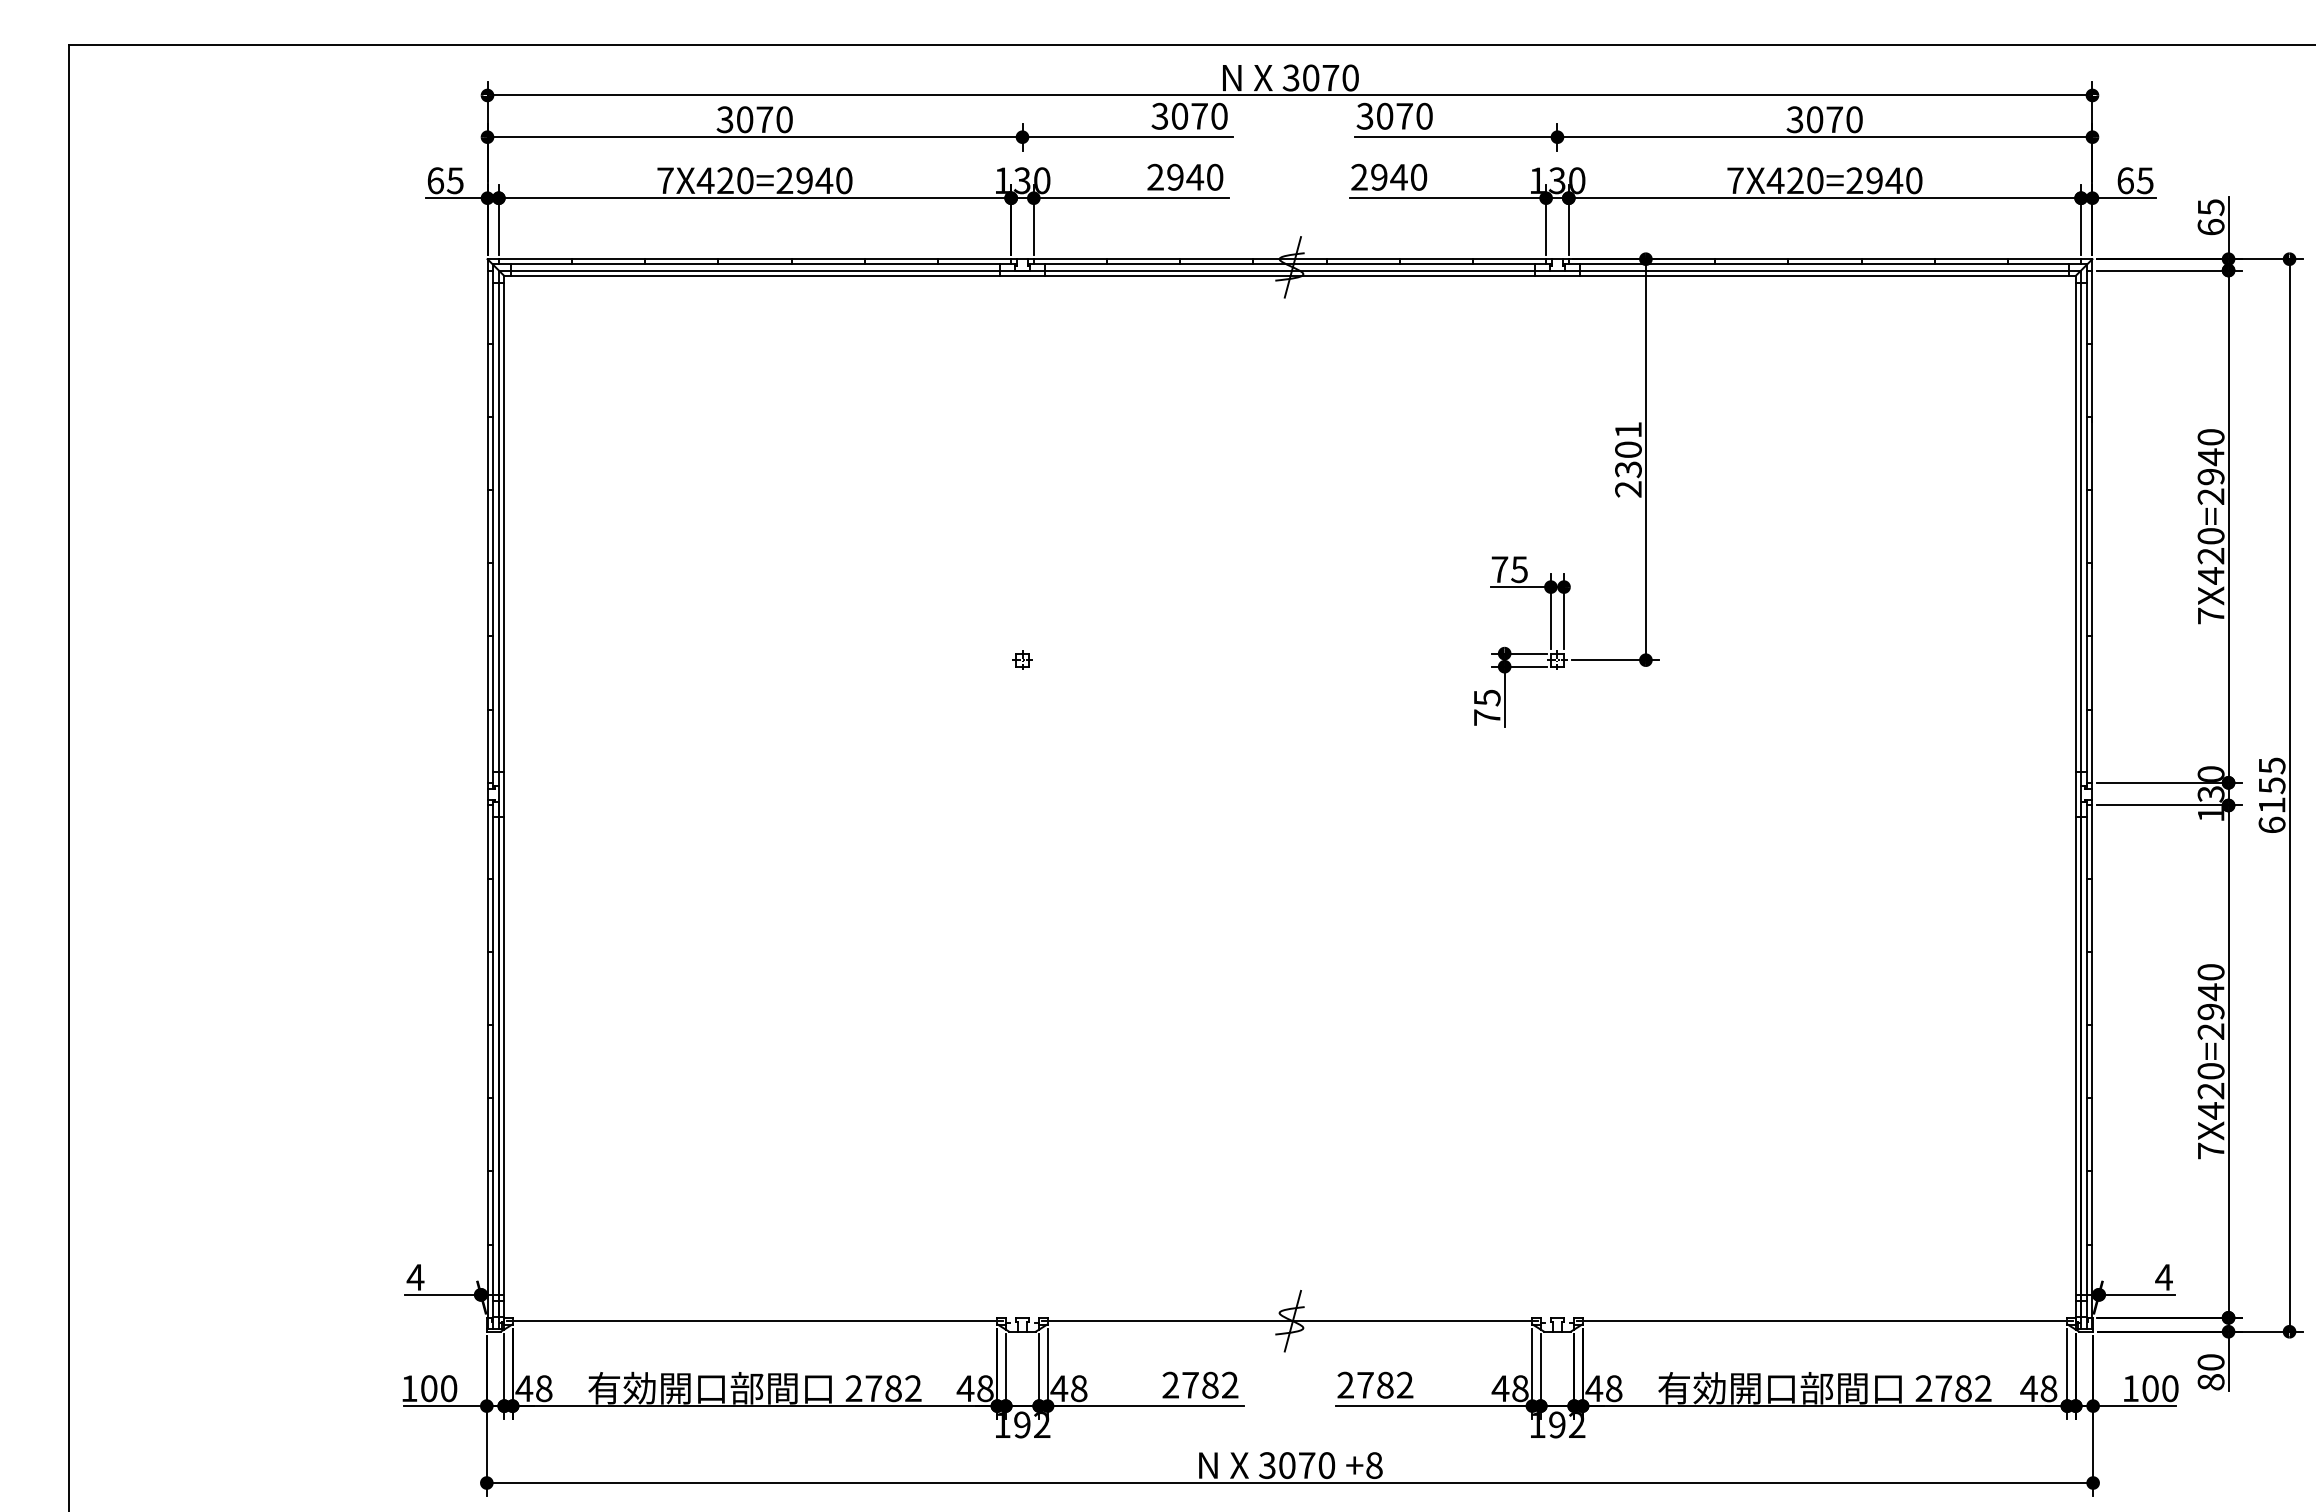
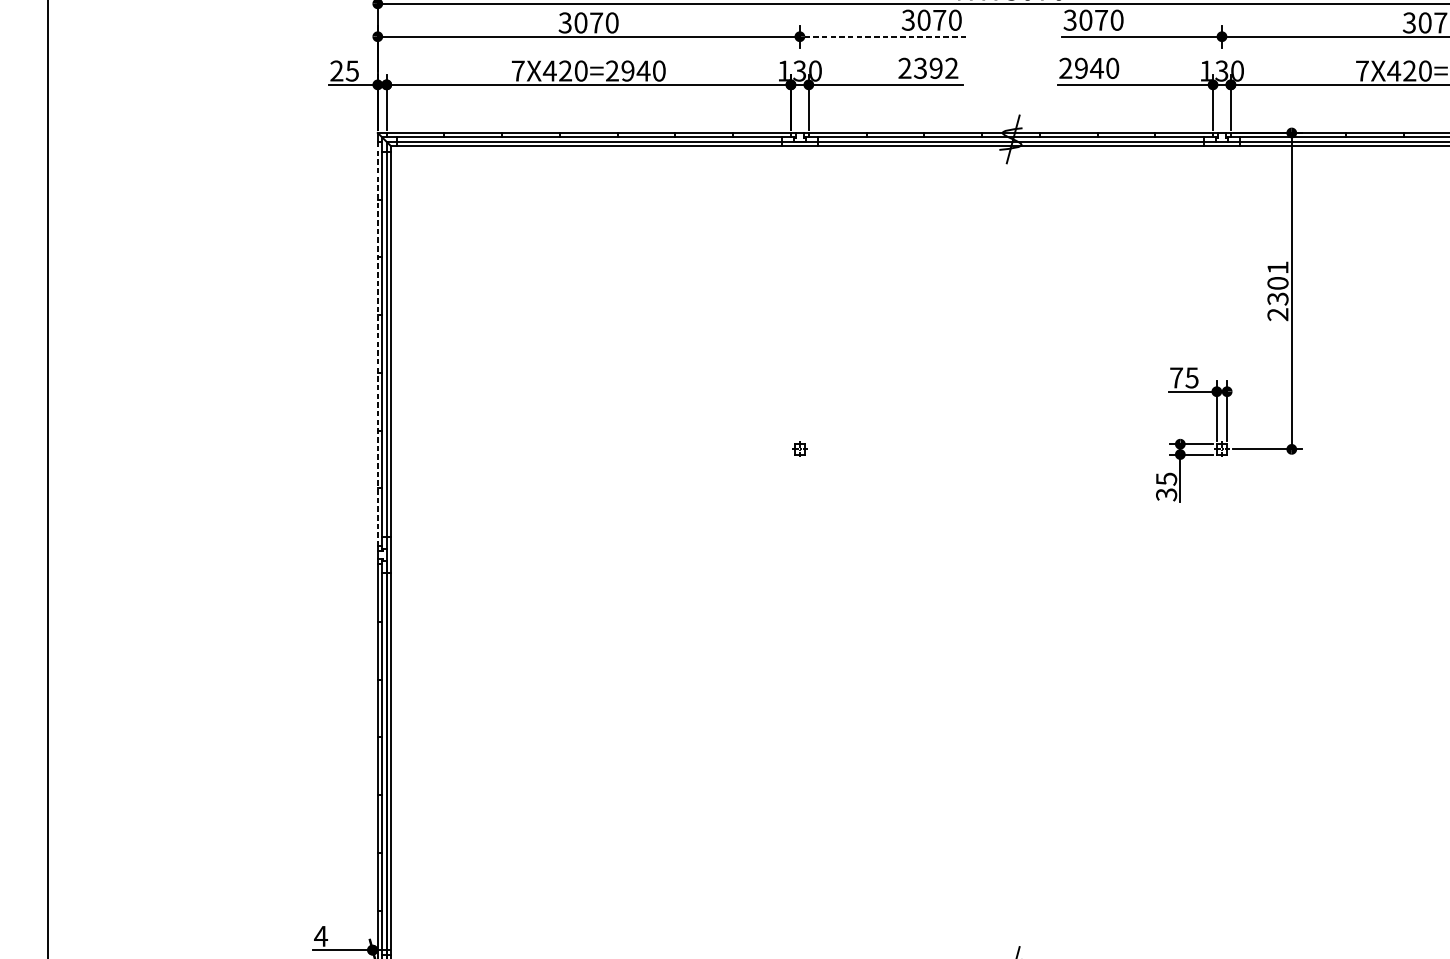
line: (1127, 137) -> (882, 36), solid -> dashed
text: (1195, 176) -> (936, 67), 2940 -> 2392
text: (435, 180) -> (336, 70), 65 -> 25
line: (487, 527) -> (377, 344), solid -> dashed
text: (1486, 717) -> (1165, 494), 75 -> 35

